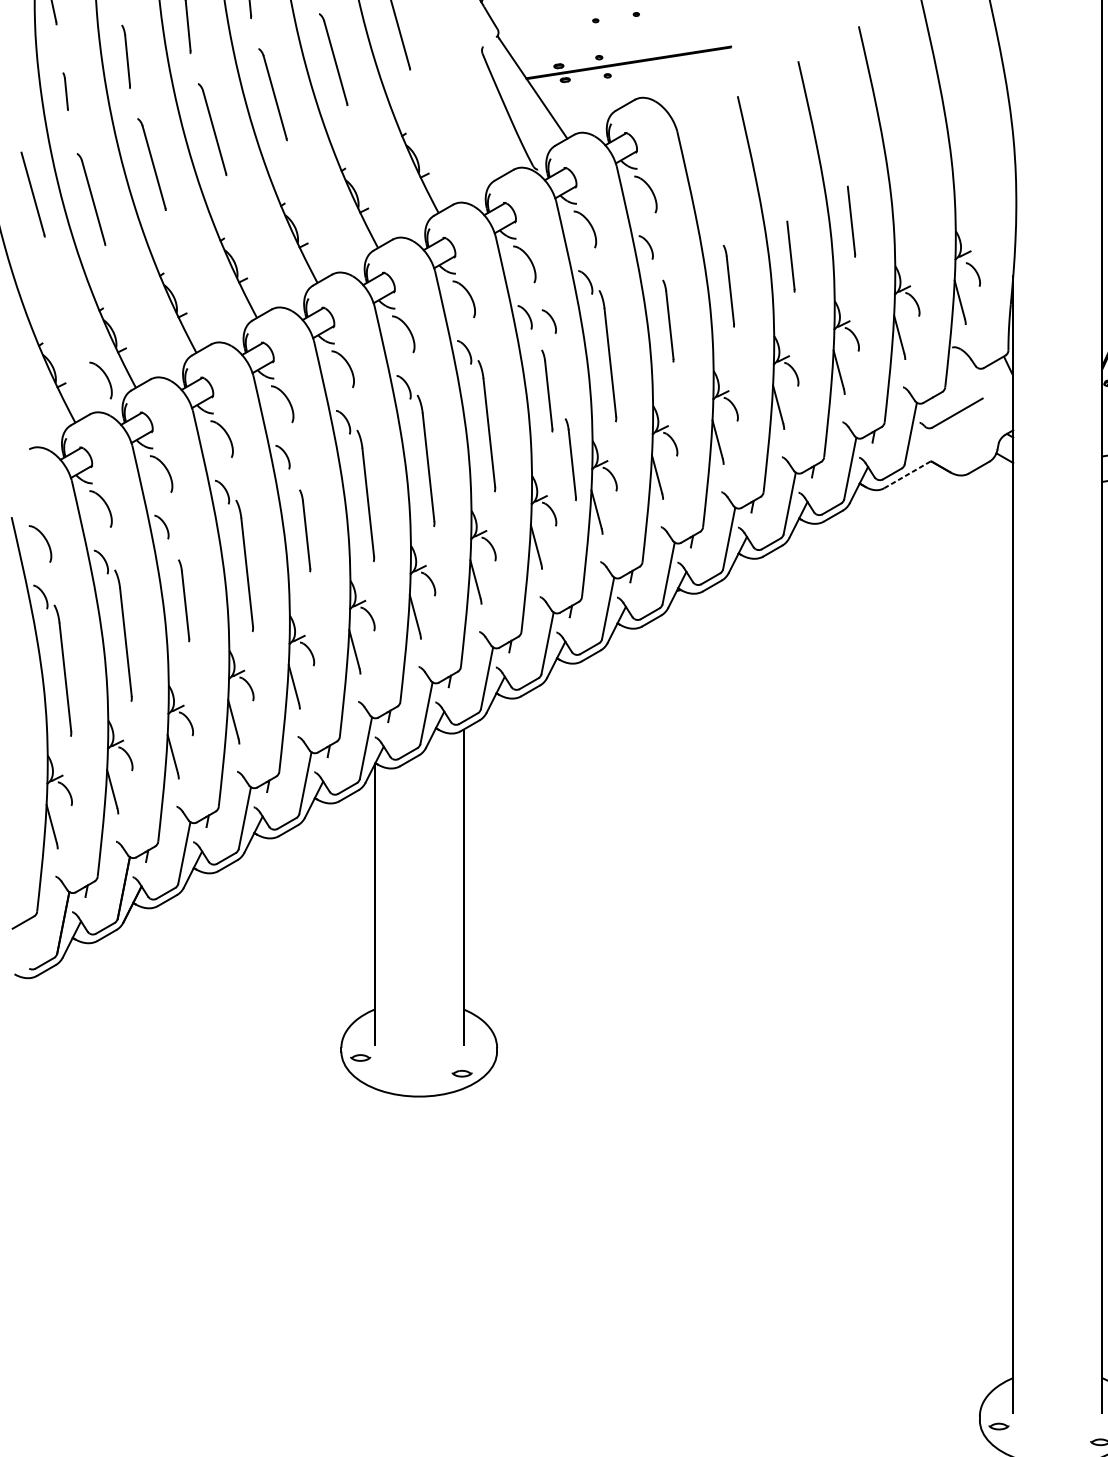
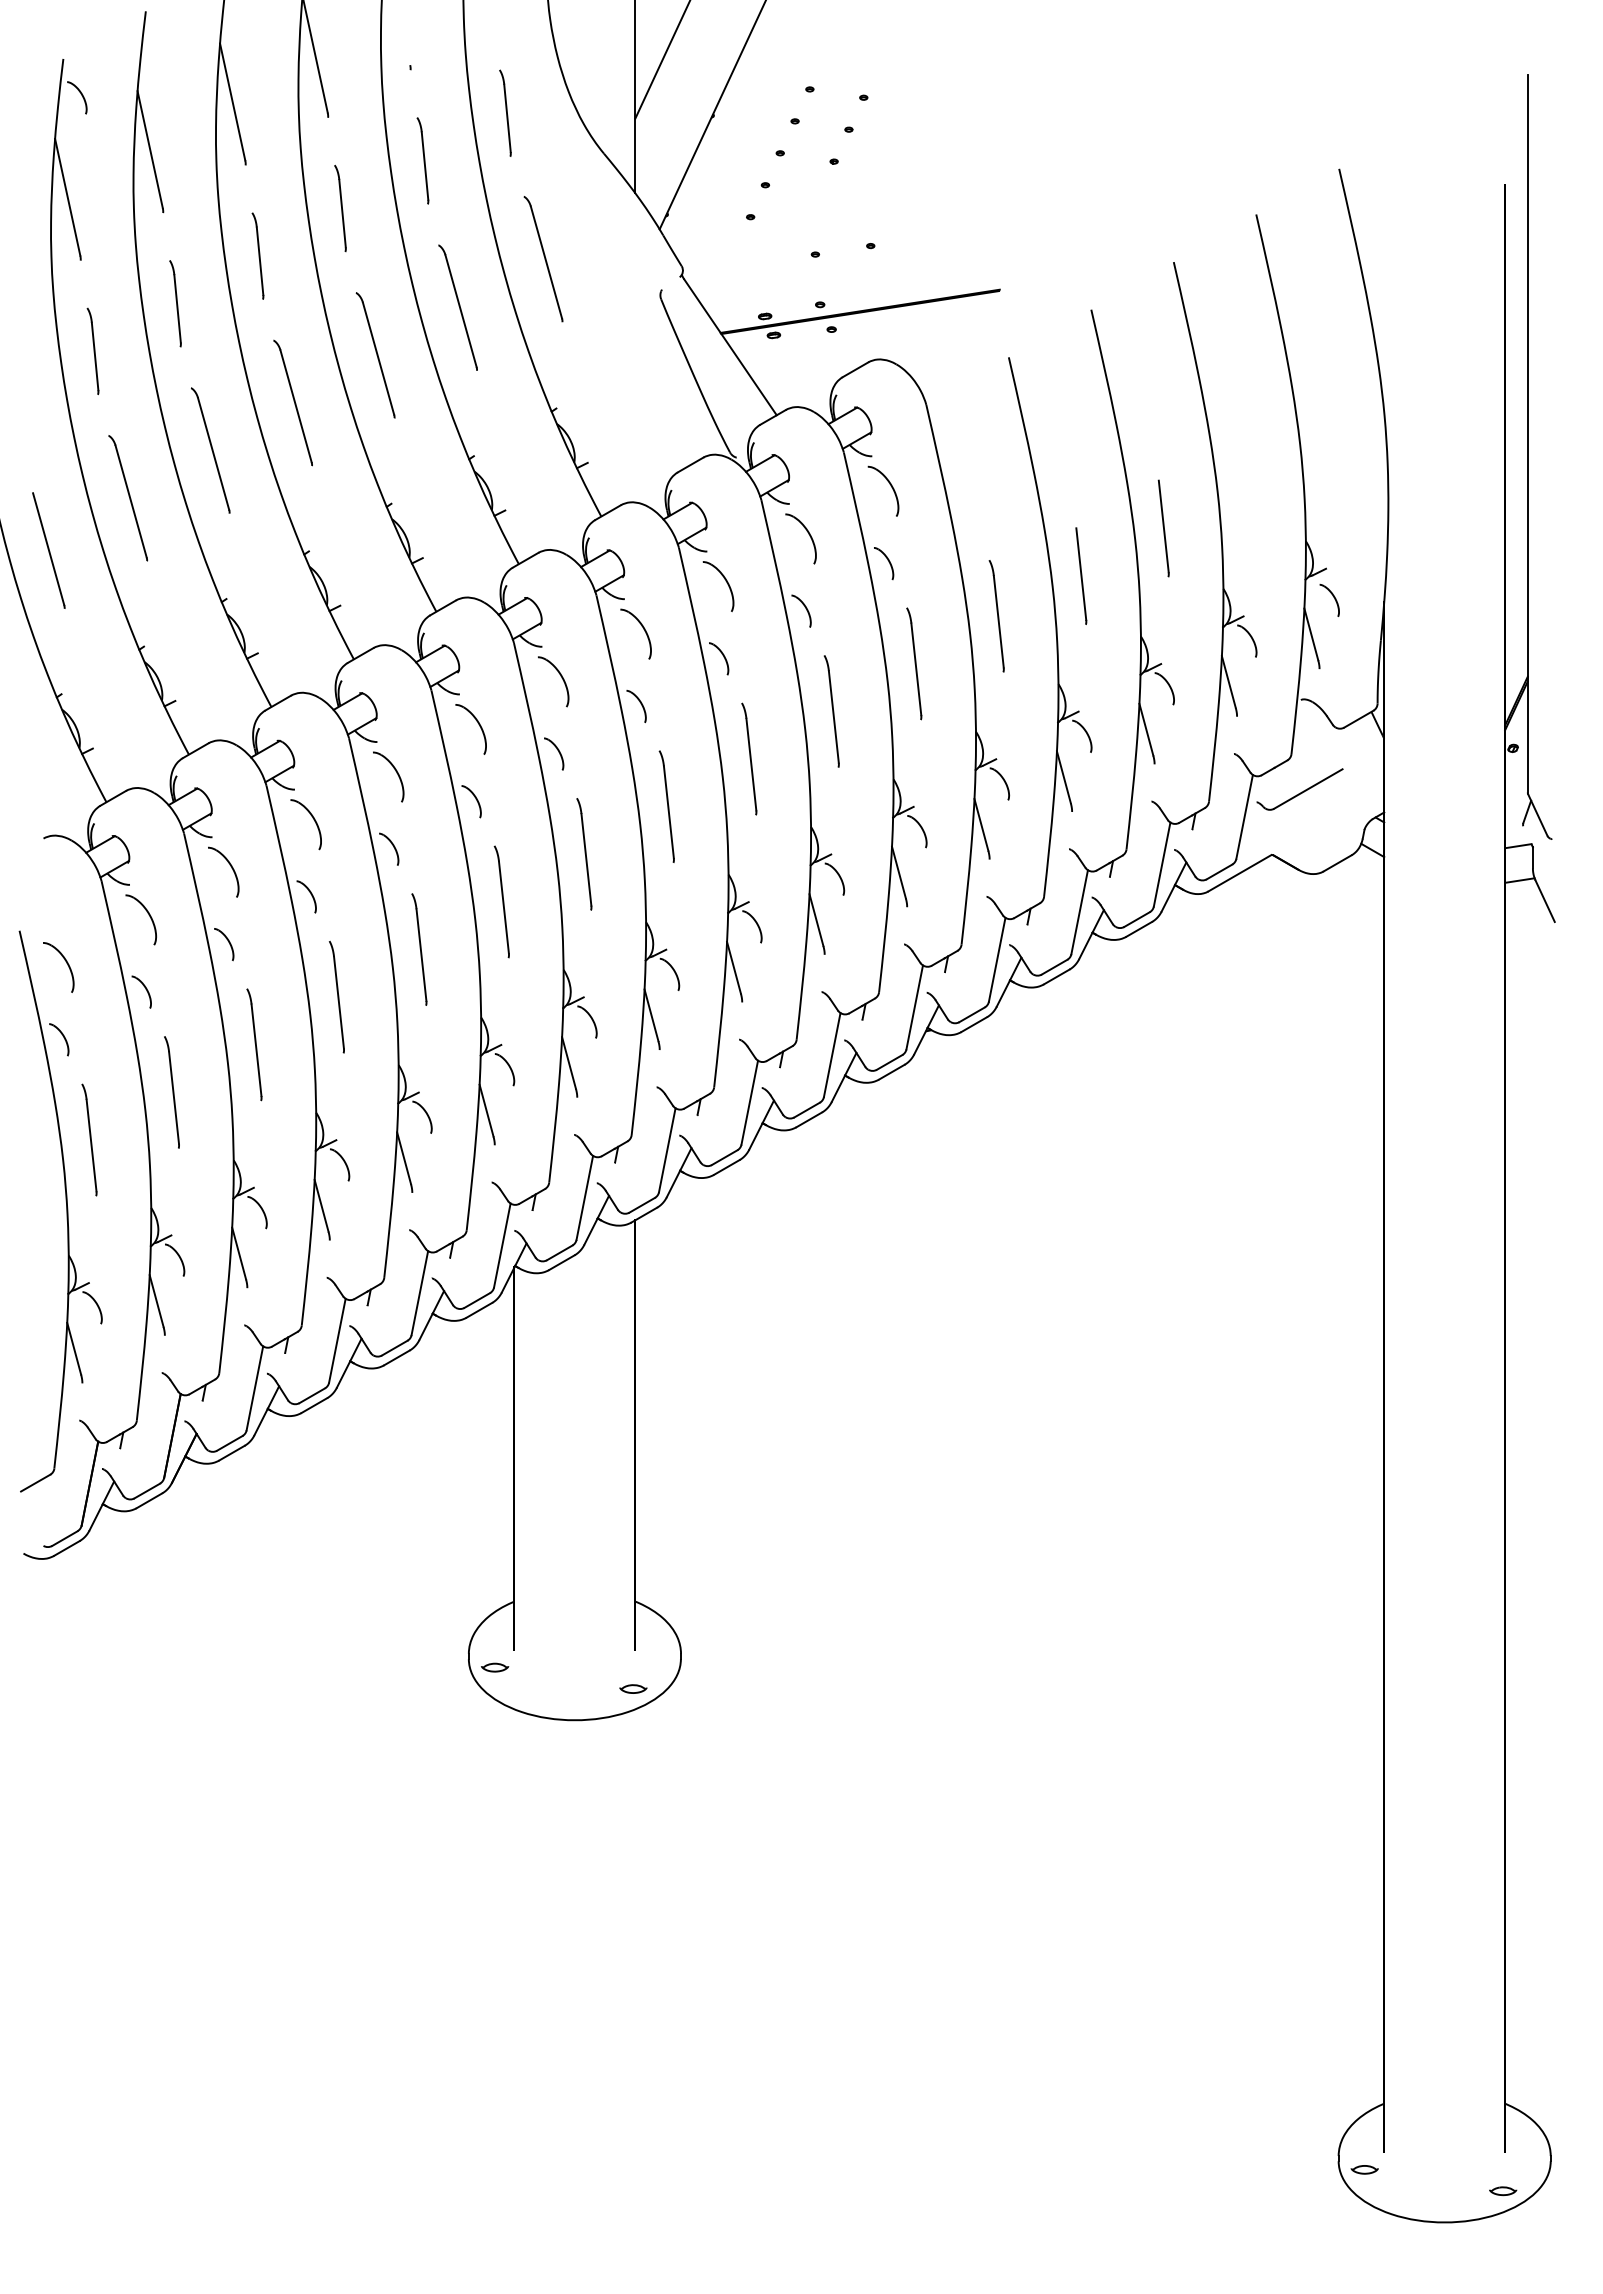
part: (65, 91) -> (92, 350), size x1.67
line: (32, 194) -> (48, 550), moved
part: (549, 321) -> (752, 664), removed
part: (607, 356) -> (831, 711), size x0.62
part: (106, 377) -> (148, 740), removed
part: (486, 425) -> (666, 806), size x0.62
part: (570, 459) -> (781, 852), removed
part: (426, 461) -> (584, 854), size x0.62
line: (907, 475) -> (1239, 873), dashed -> solid
part: (365, 495) -> (501, 901), size x0.62
part: (244, 565) -> (336, 996), size x0.62
part: (123, 635) -> (171, 1092), size x0.62
part: (62, 670) -> (89, 1139), size x0.62

